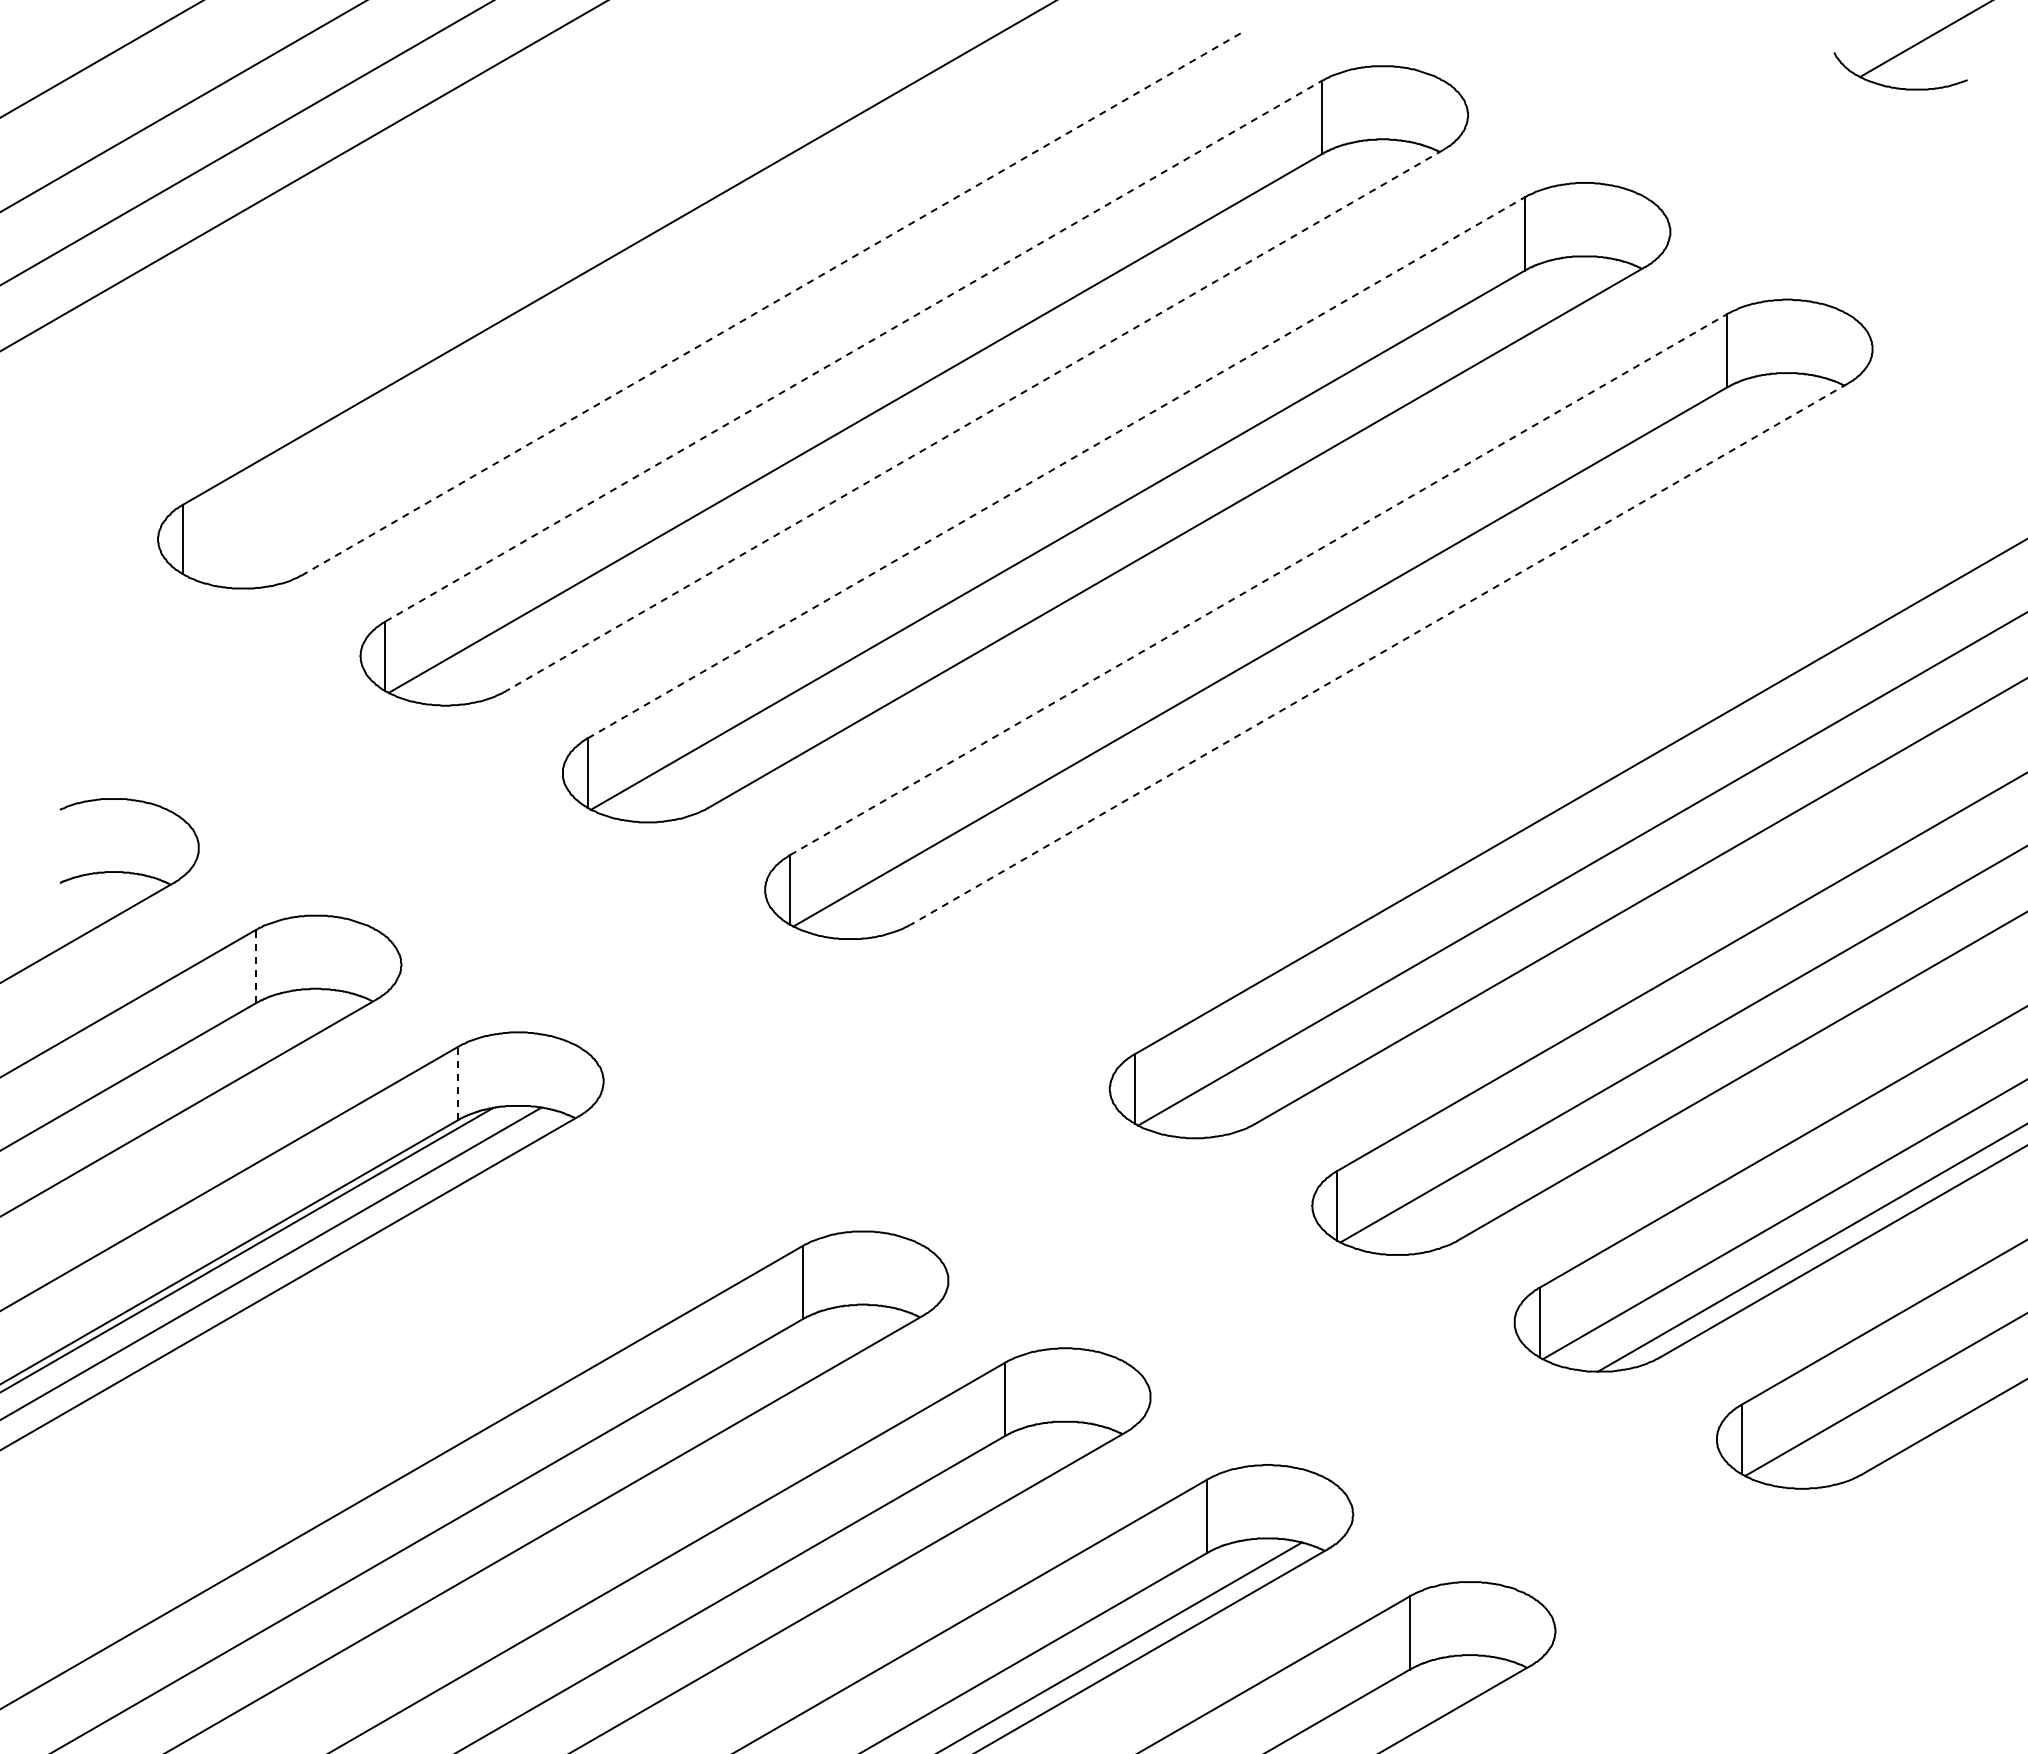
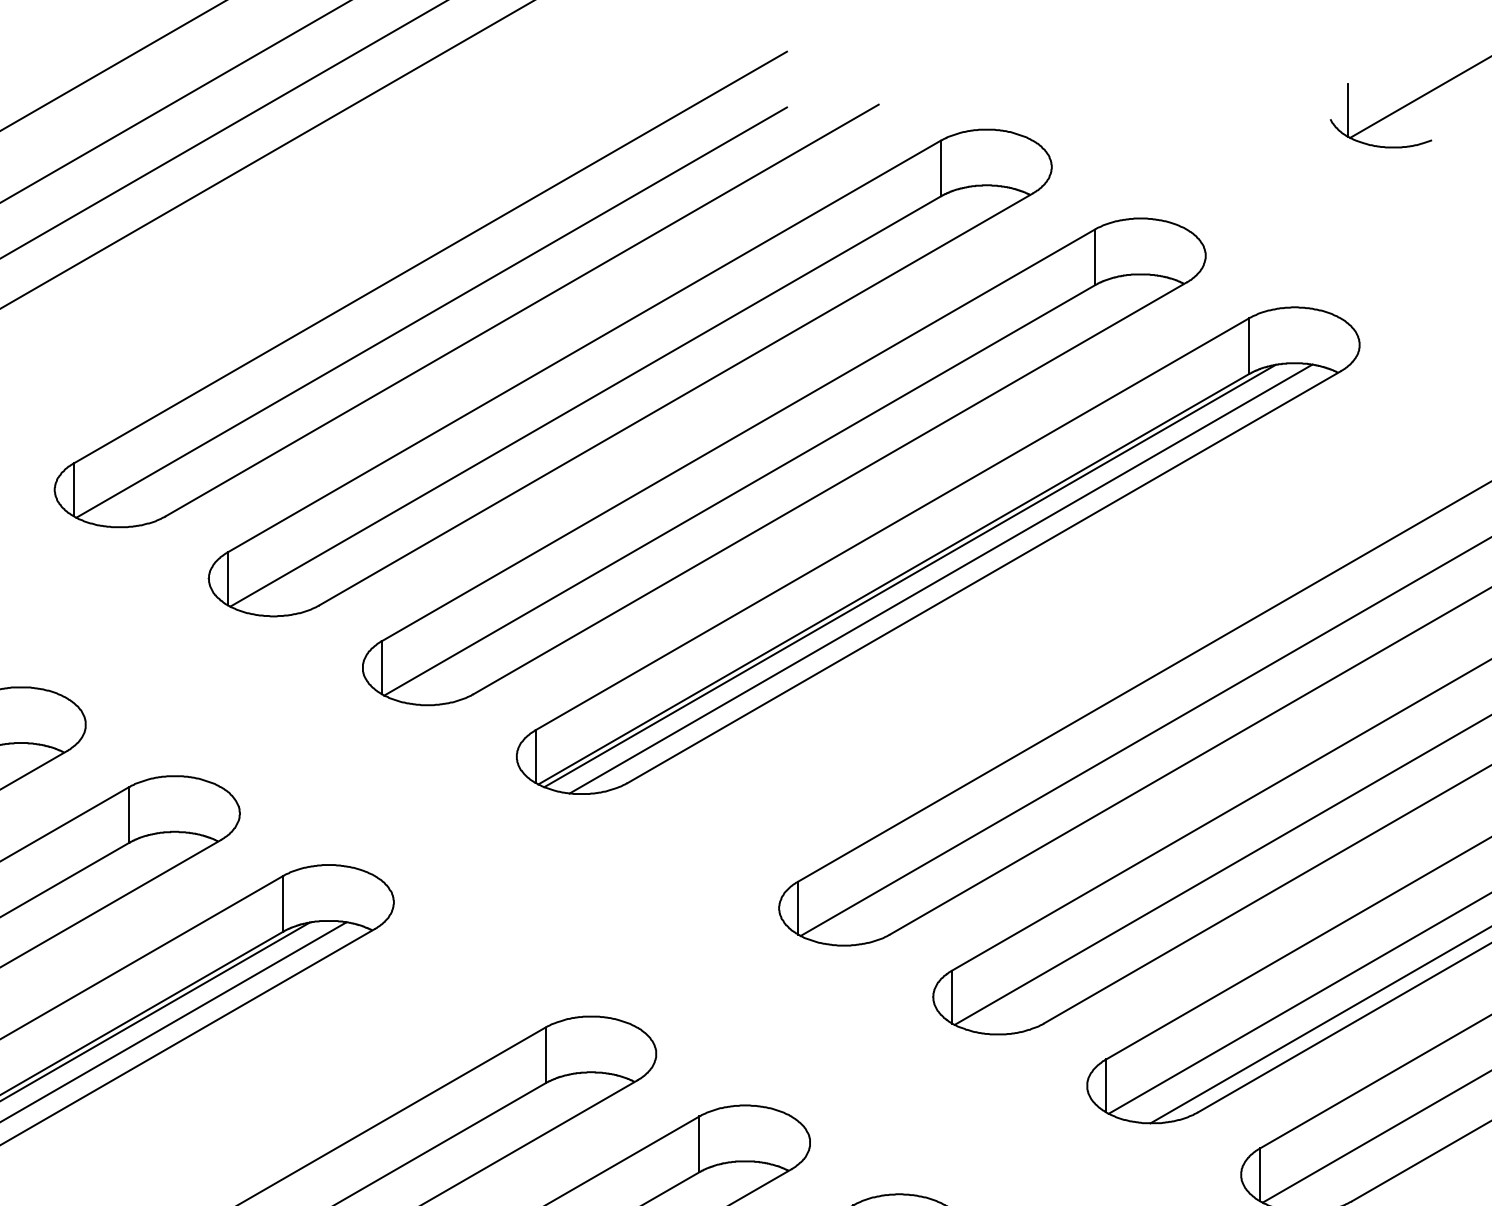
line: (1856, 40) -> (1347, 110), added
line: (772, 303) -> (522, 310), dashed -> solid
line: (653, 306) -> (431, 312), added
line: (853, 351) -> (584, 346), dashed -> solid
line: (974, 420) -> (676, 399), dashed -> solid
line: (1056, 467) -> (738, 435), dashed -> solid
line: (1258, 584) -> (892, 524), dashed -> solid
line: (1281, 652) -> (909, 575), added
line: (1379, 654) -> (984, 577), dashed -> solid
line: (1322, 656) -> (941, 578), added
line: (255, 966) -> (128, 814), dashed -> solid
line: (458, 1083) -> (283, 903), dashed -> solid

